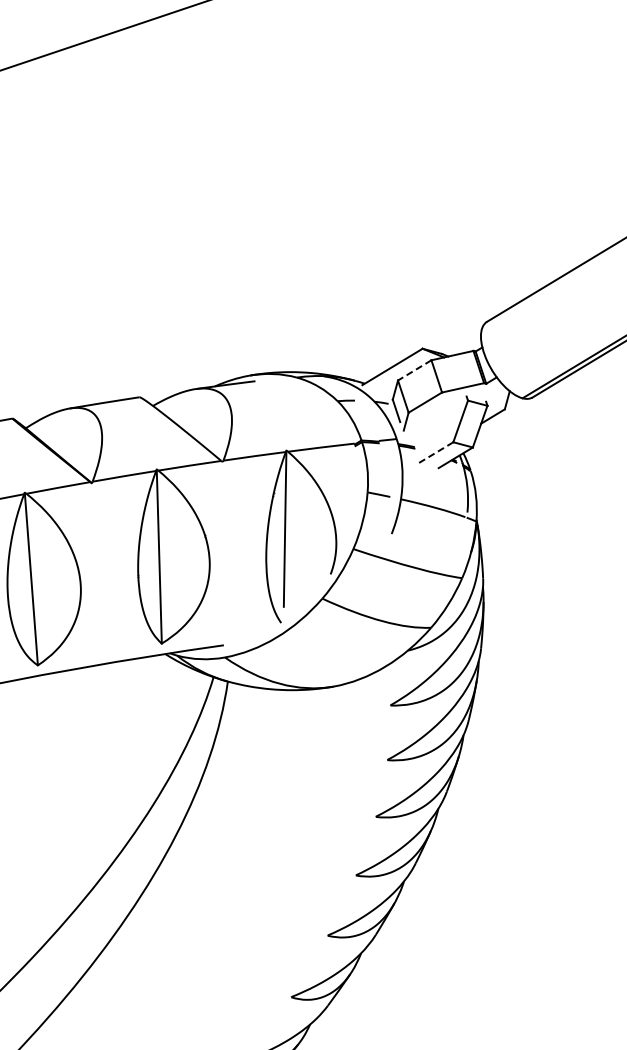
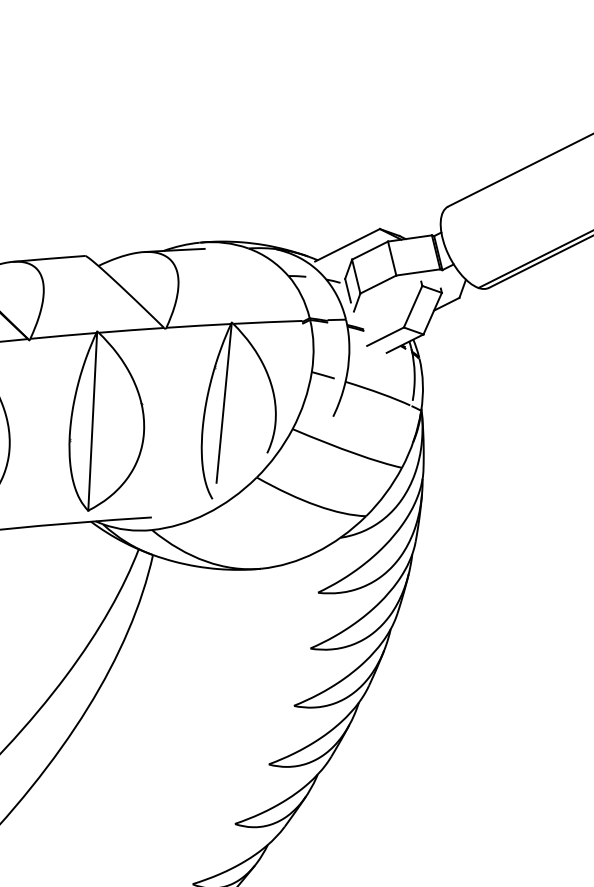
line: (414, 370) -> (369, 250), dashed -> solid
line: (436, 452) -> (385, 336), dashed -> solid

